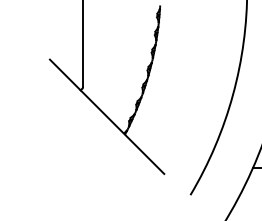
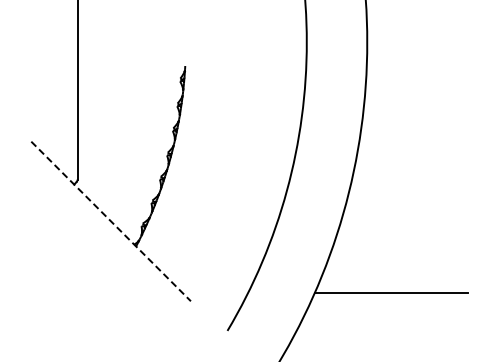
line: (107, 116) -> (111, 221), solid -> dashed

